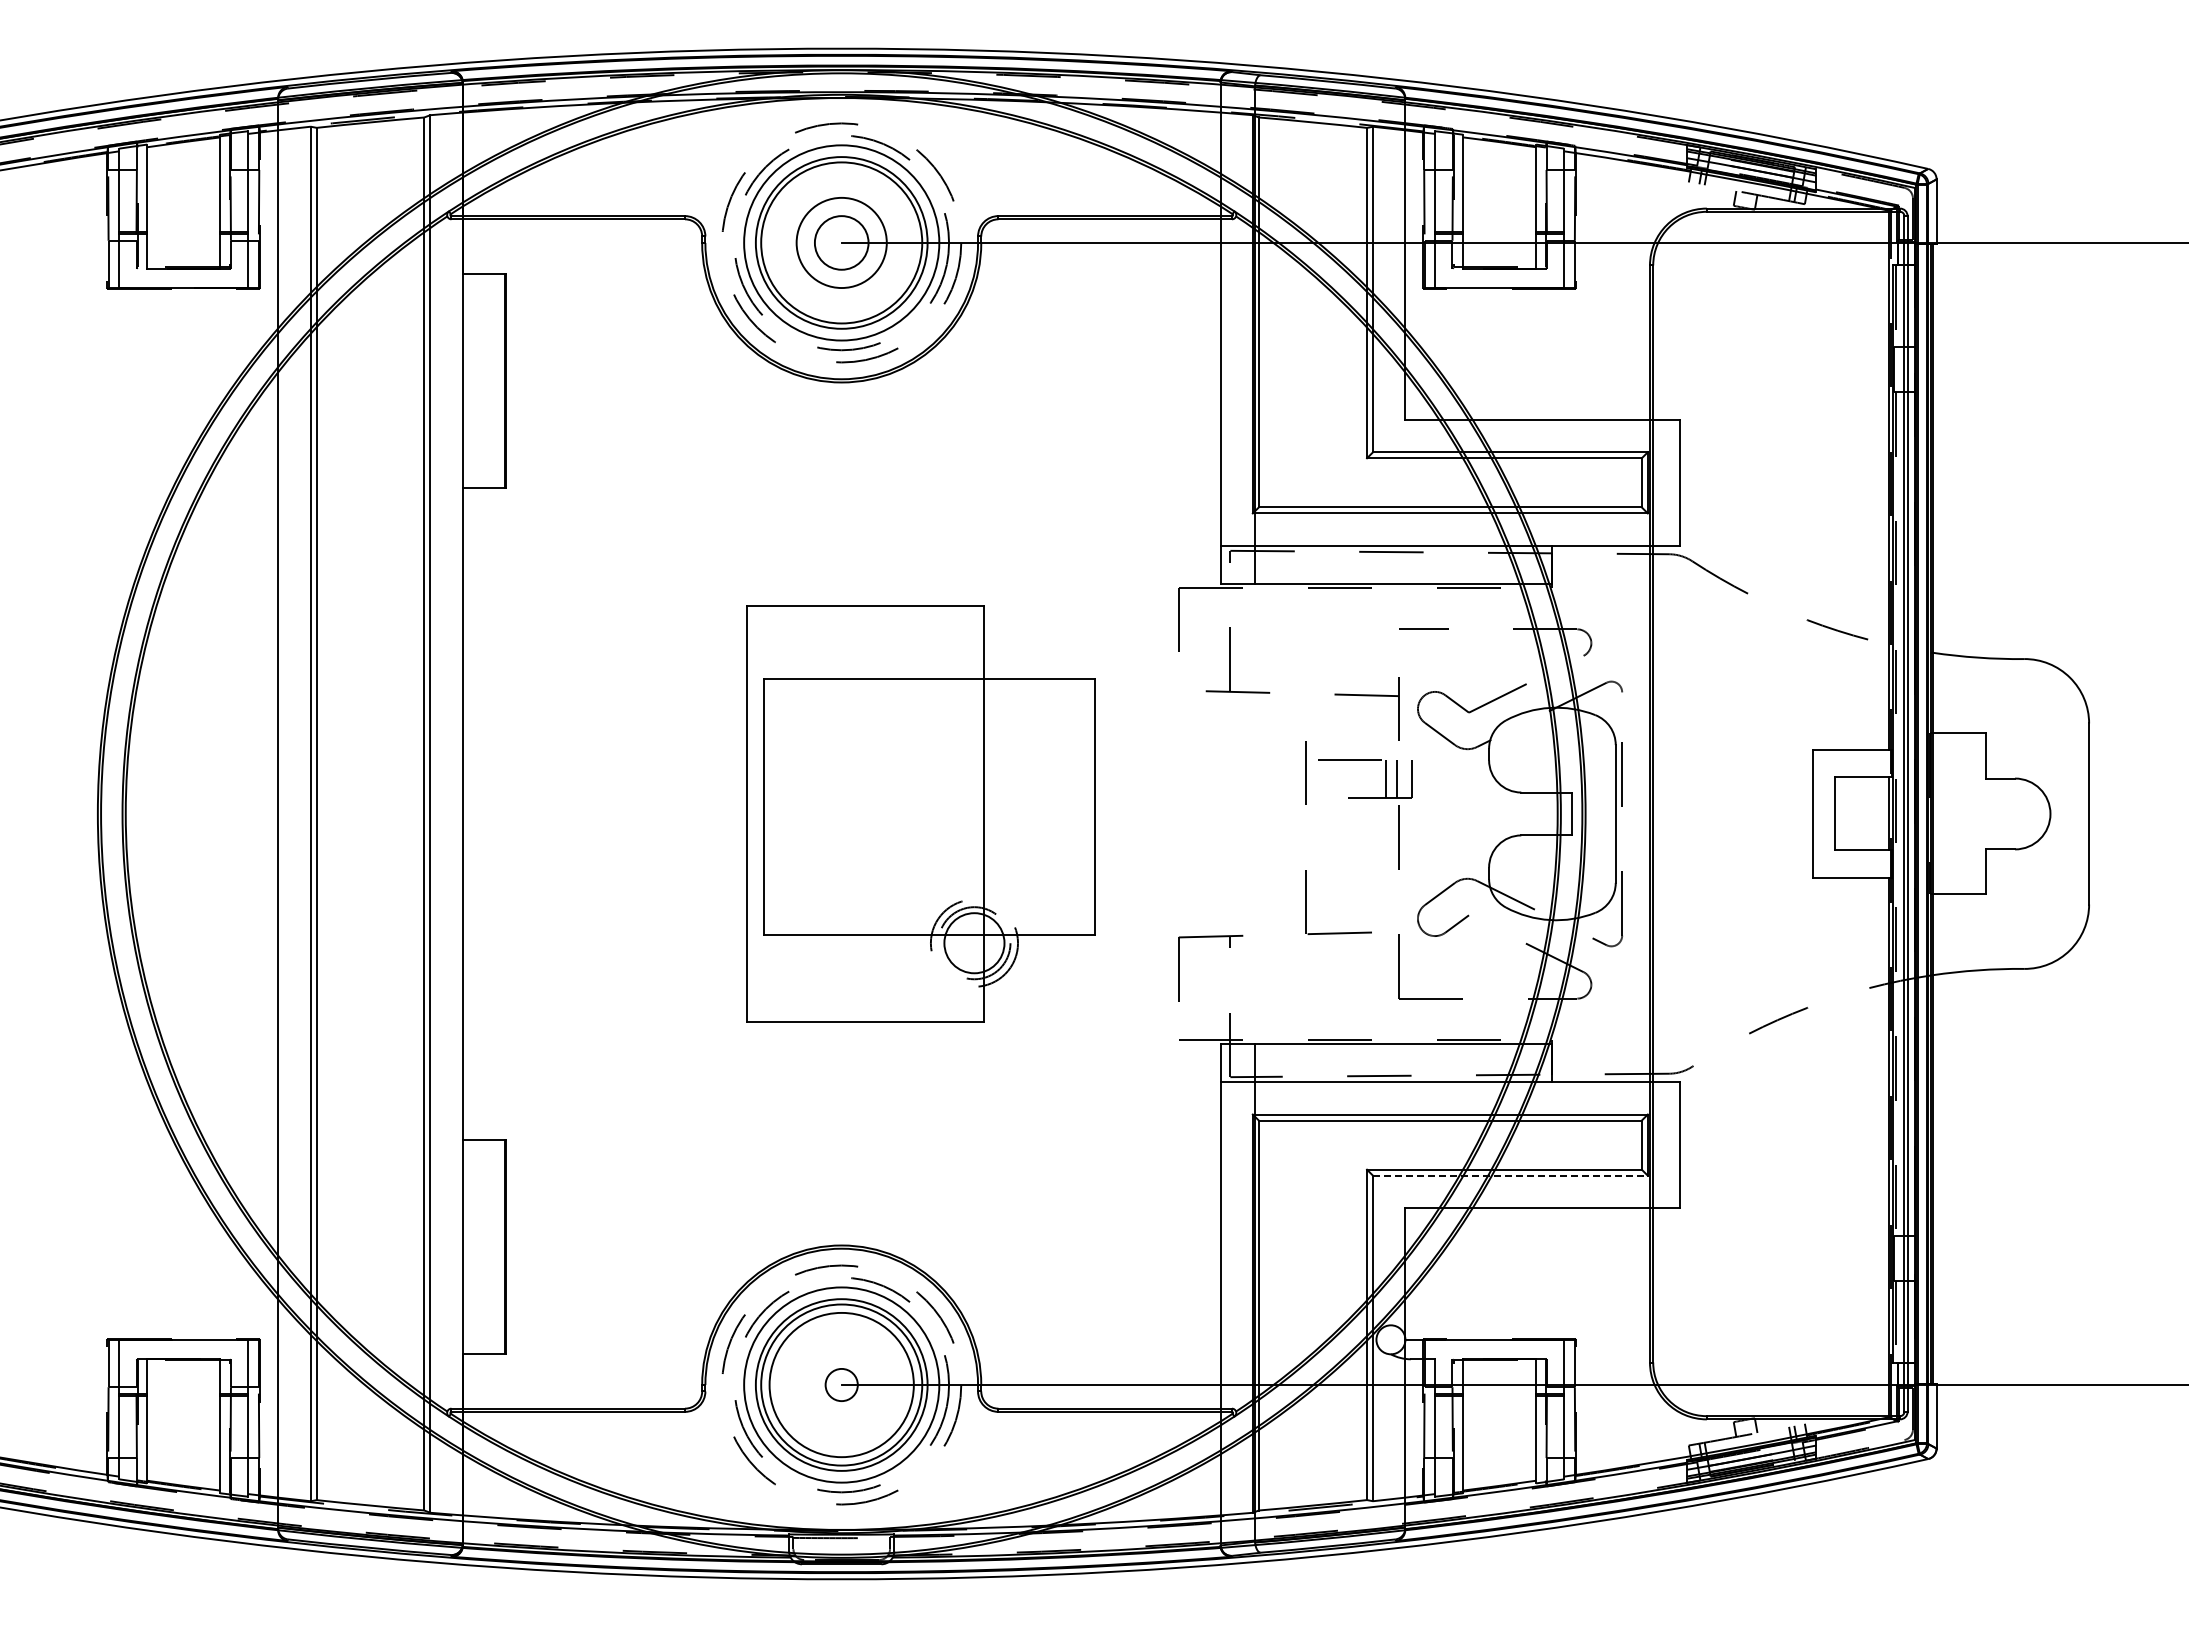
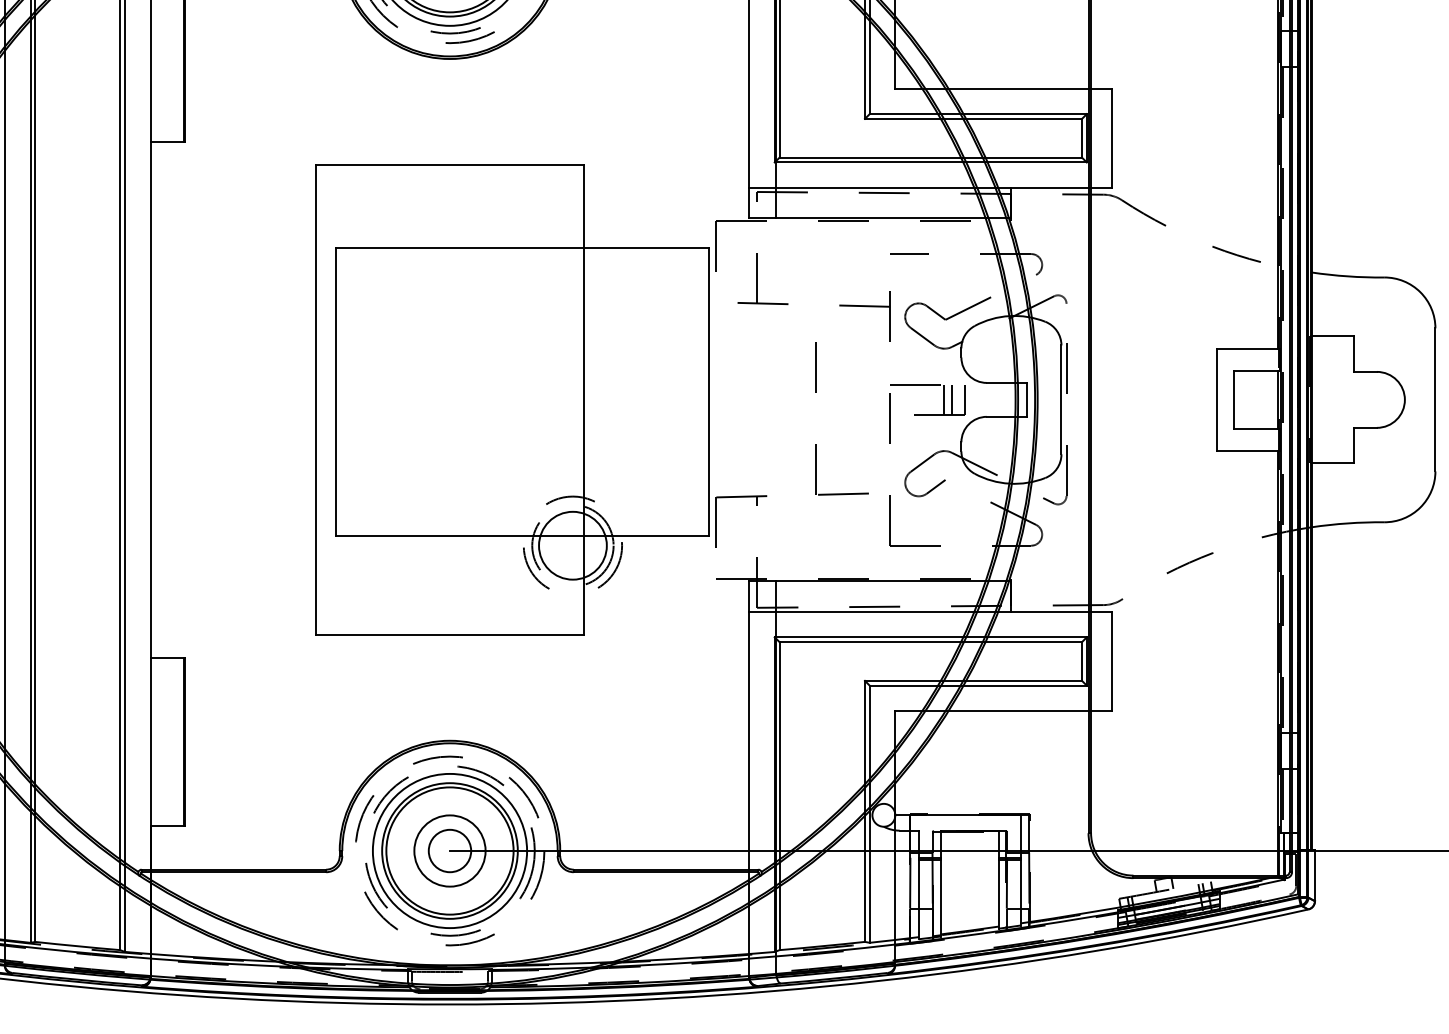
part: (1365, 760) -> (927, 385), moved
part: (920, 813) -> (512, 399), size x1.43
line: (1510, 1175) -> (978, 685), dashed -> solid
circle: (841, 1384) -> (449, 850), size x0.62
circle: (841, 1384) -> (449, 850), size x1.67

